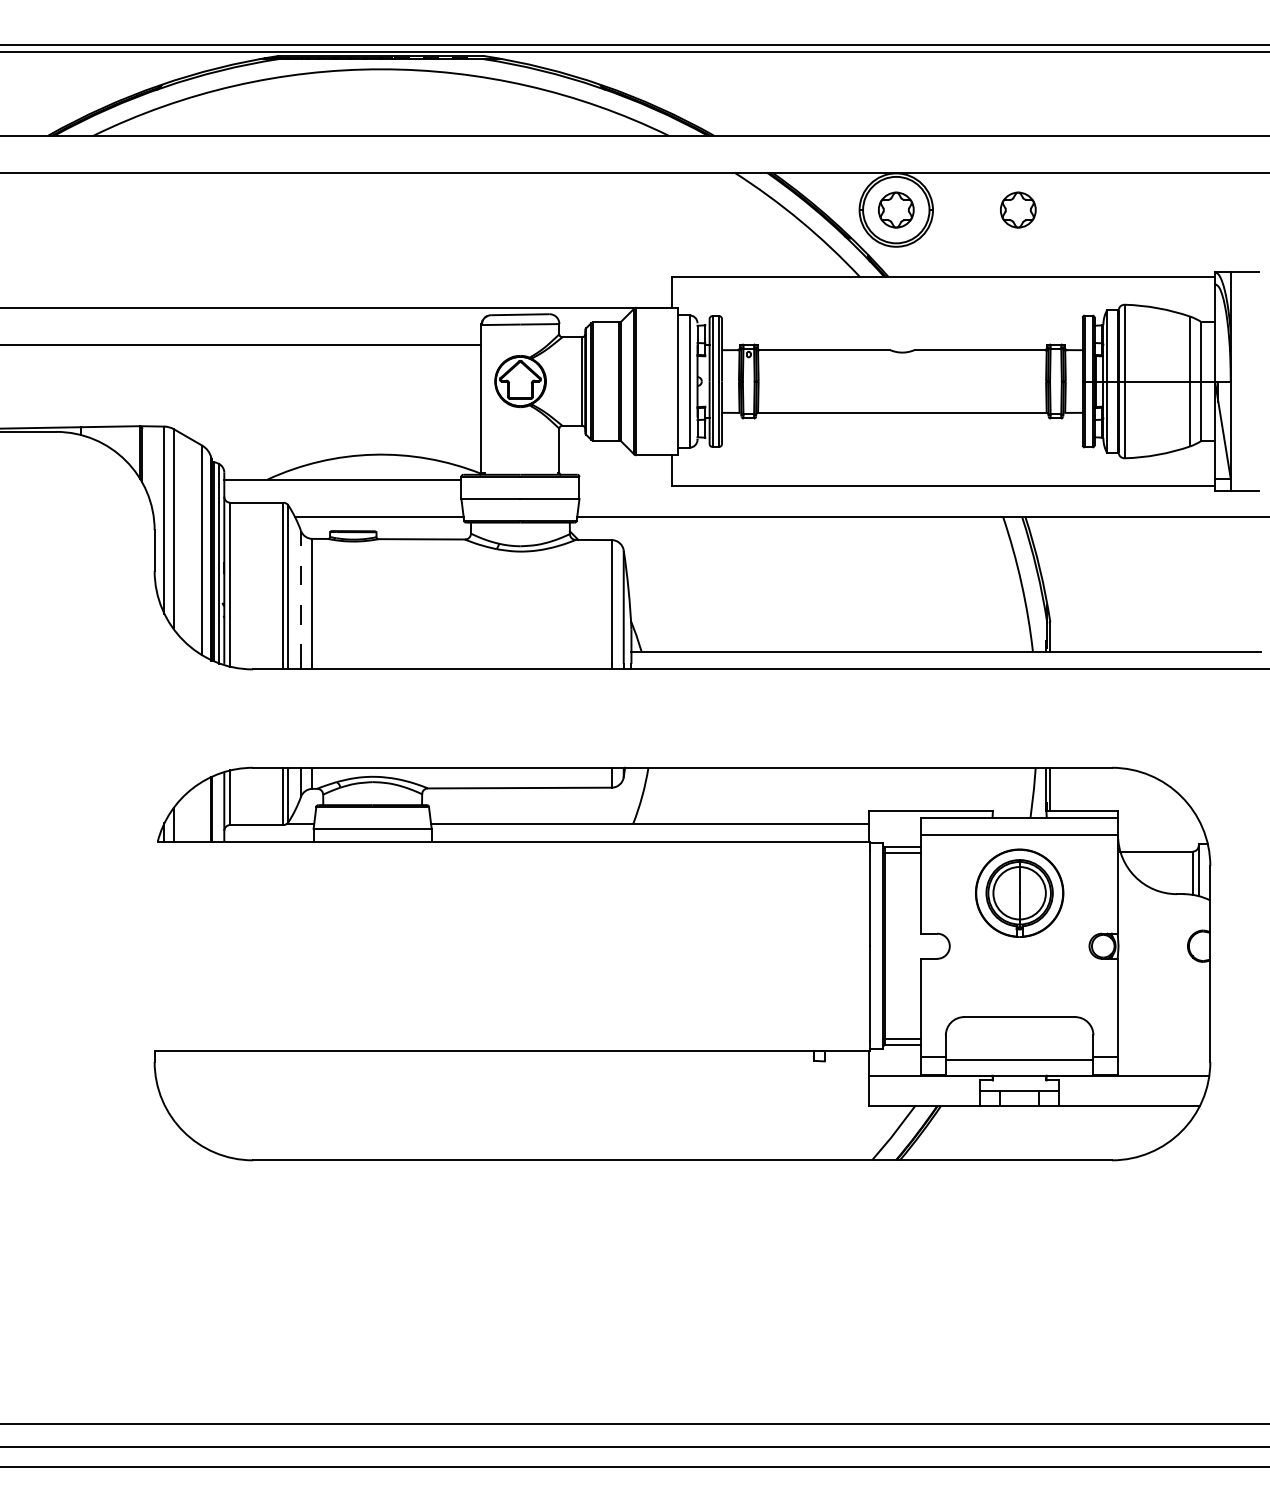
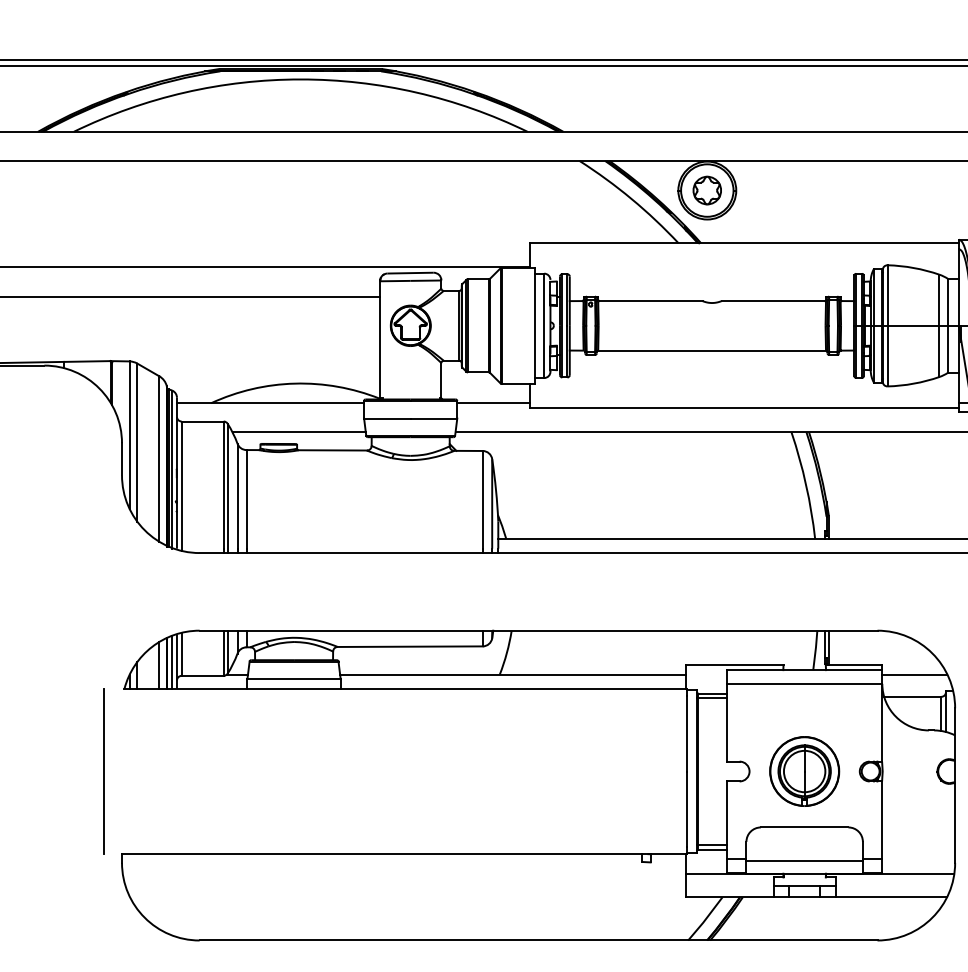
part: (1018, 209) -> (803, 190), removed
line: (625, 479) -> (493, 403), added
line: (300, 597) -> (237, 496), dashed -> solid
line: (218, 807) -> (172, 662), added
line: (202, 811) -> (159, 665), added
line: (1159, 823) -> (915, 674), added
part: (1019, 892) -> (804, 770), moved
line: (131, 946) -> (103, 771), added

